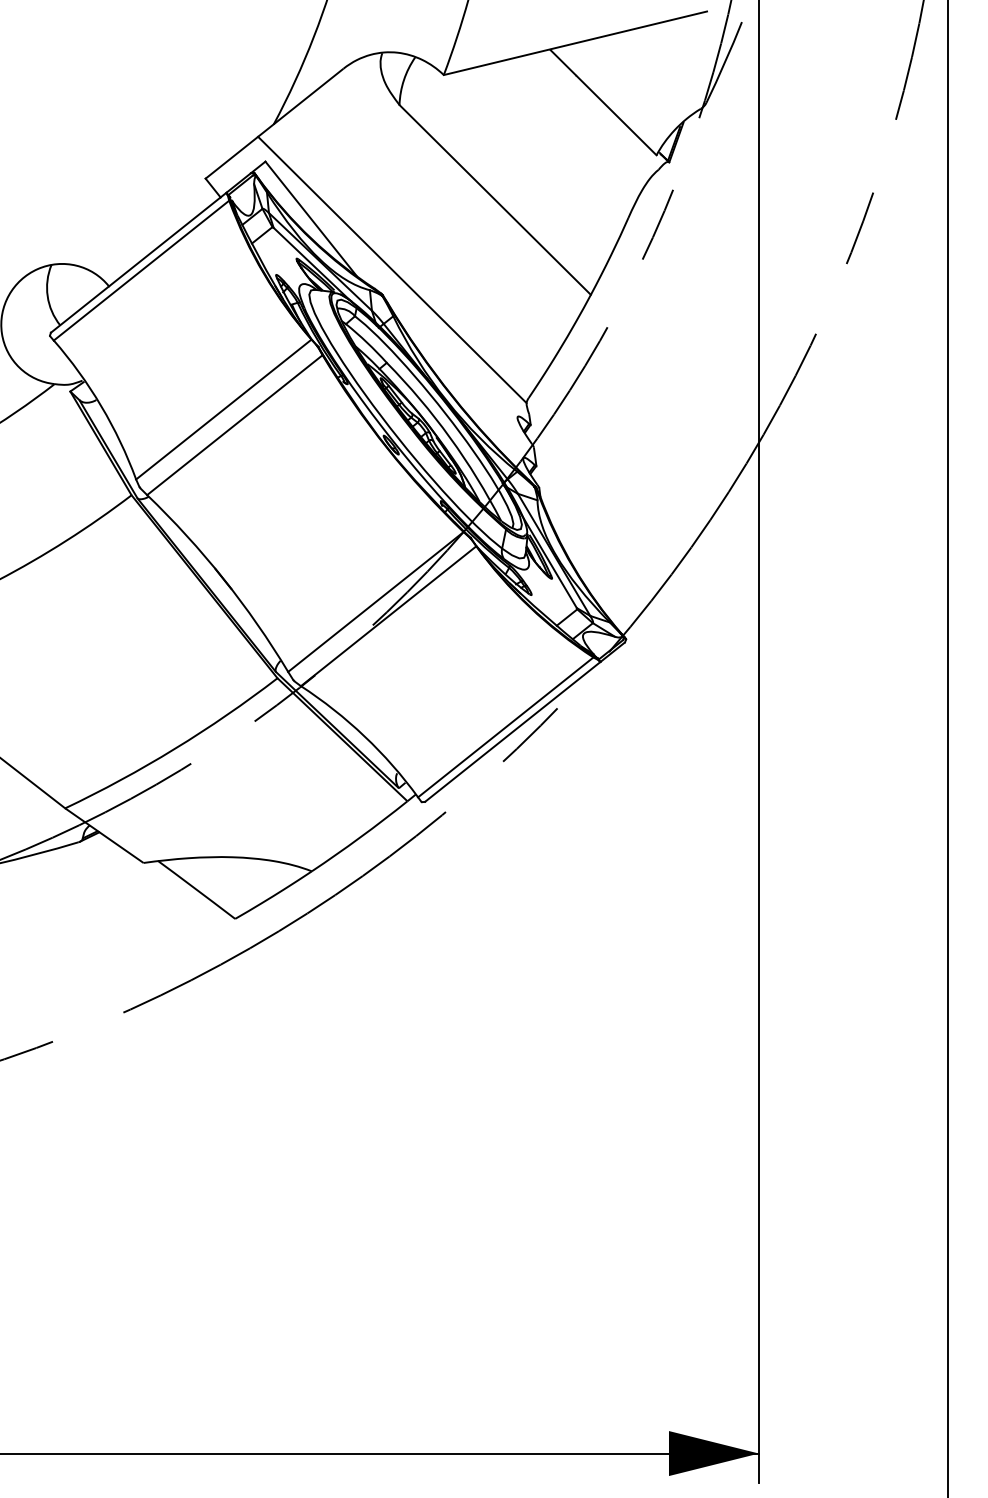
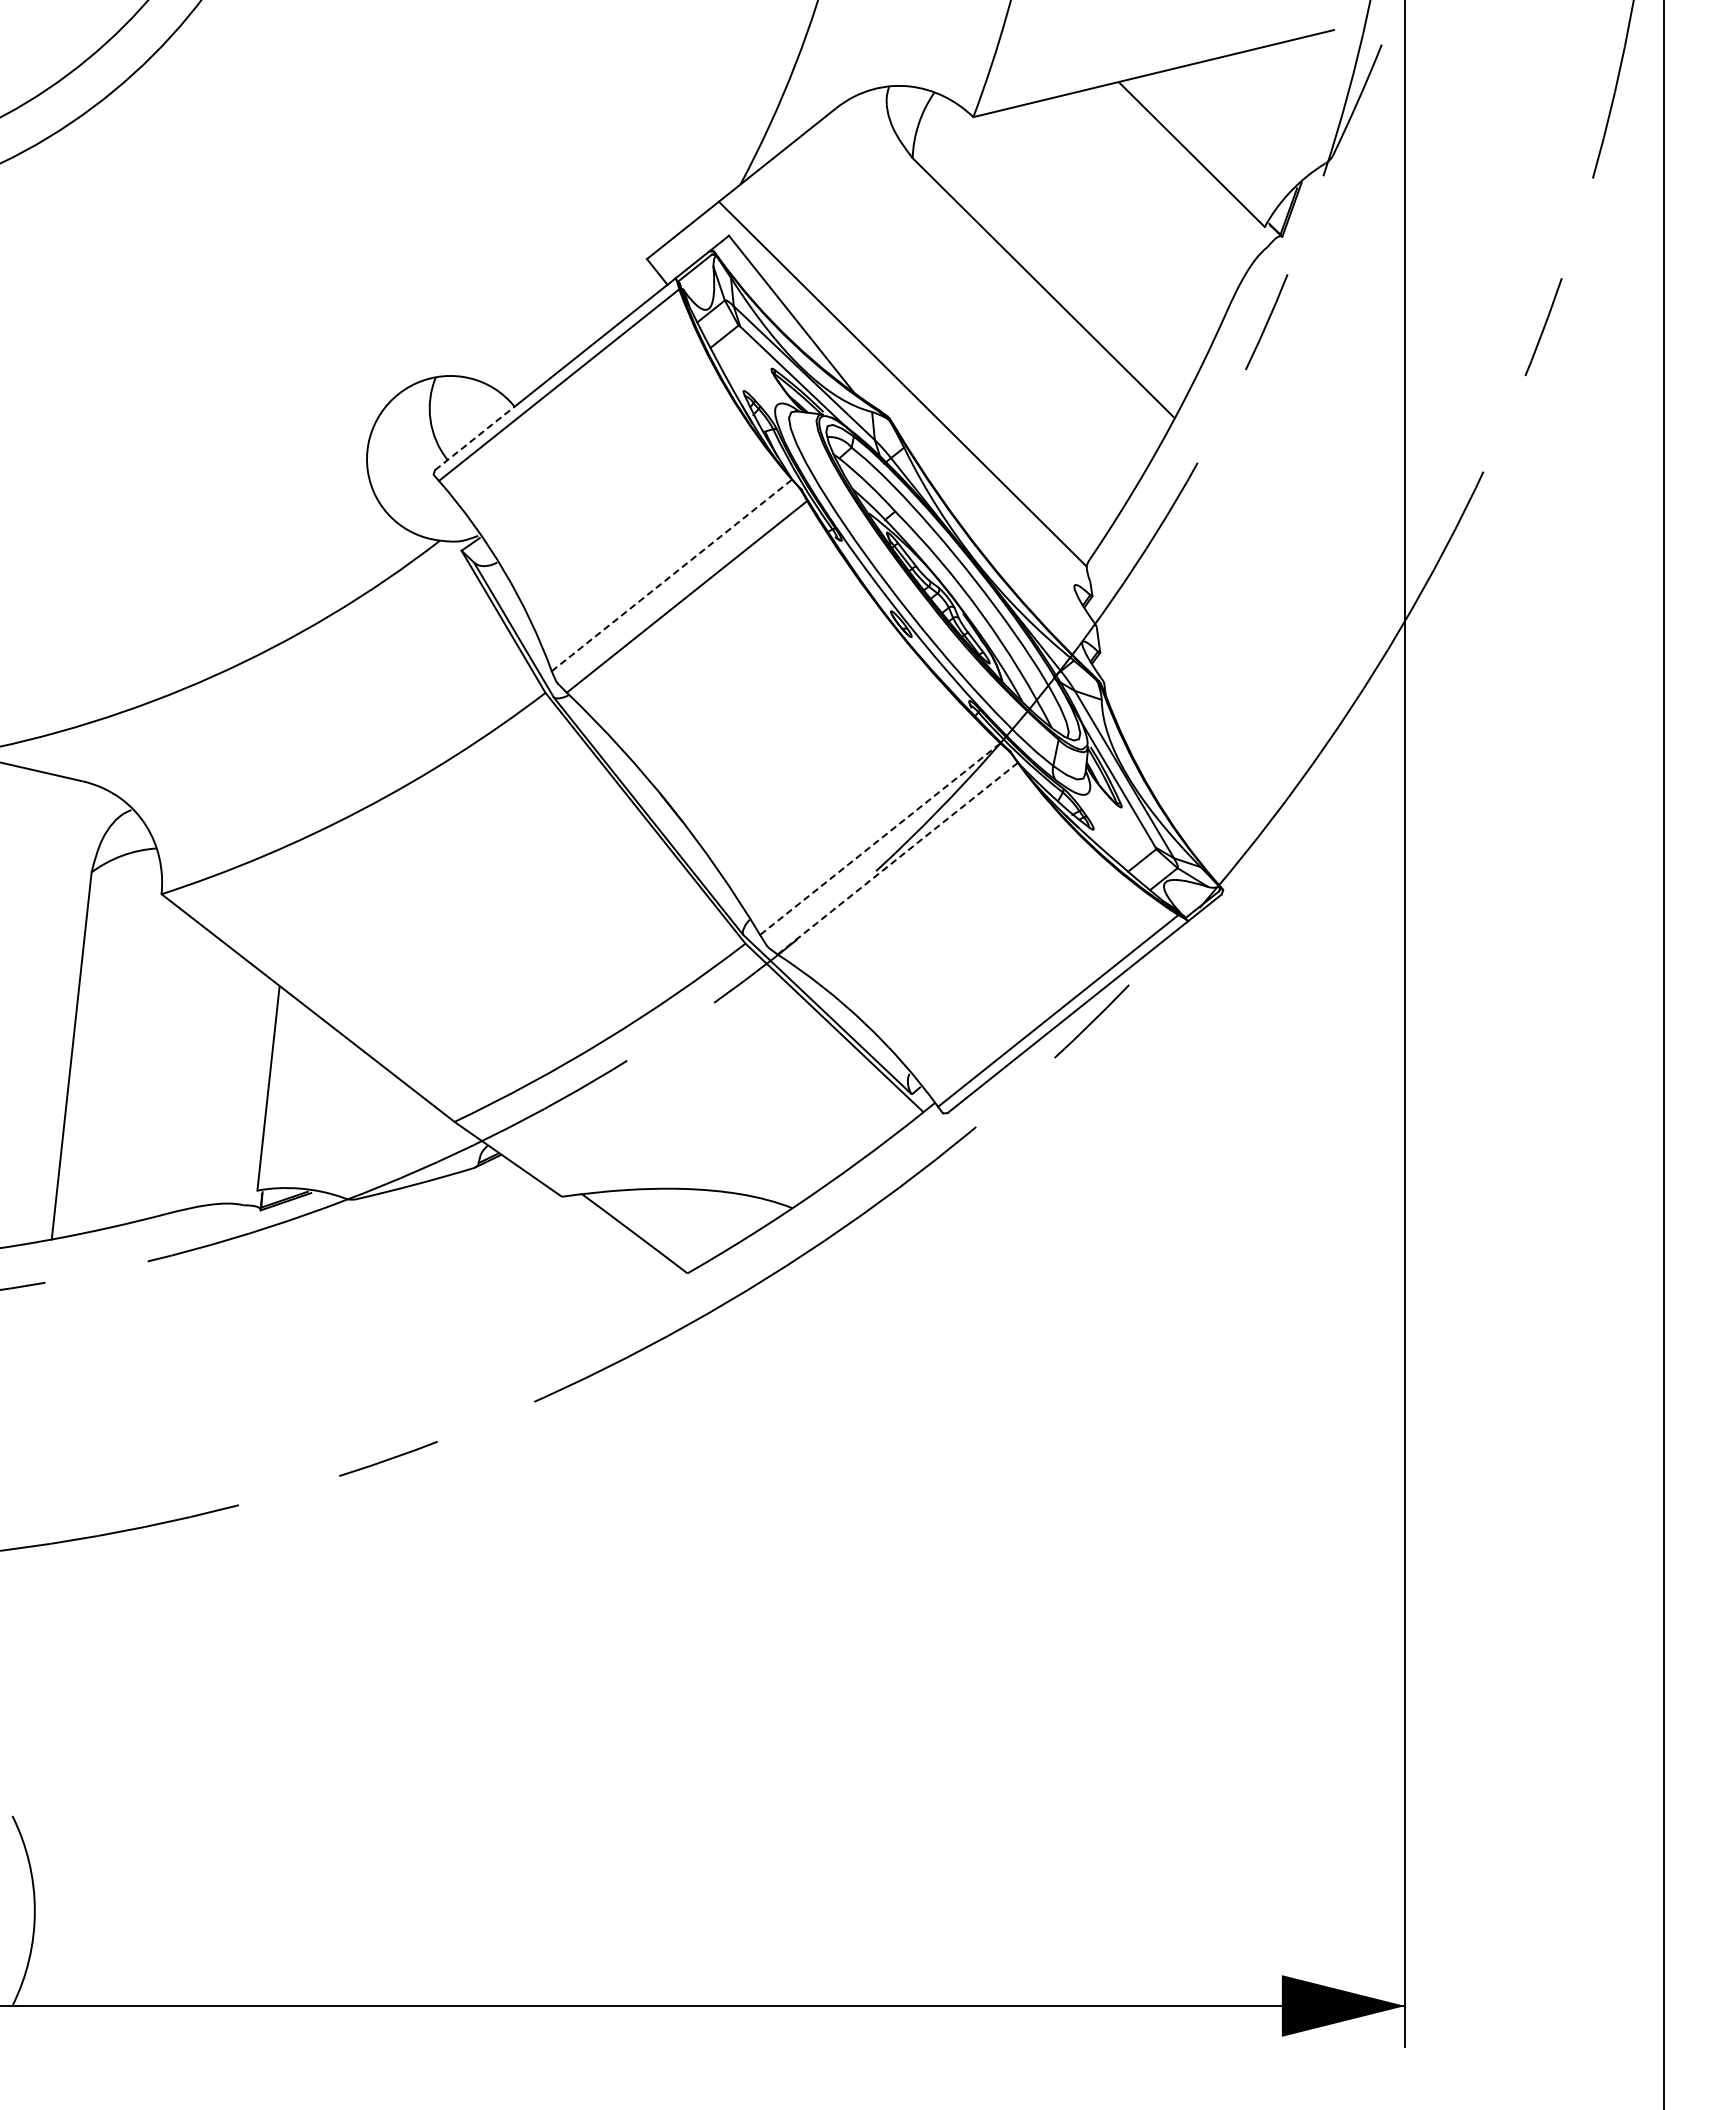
line: (79, 309) -> (474, 438), solid -> dashed
line: (223, 409) -> (671, 575), solid -> dashed
line: (376, 602) -> (880, 839), solid -> dashed
line: (388, 616) -> (897, 858), solid -> dashed

